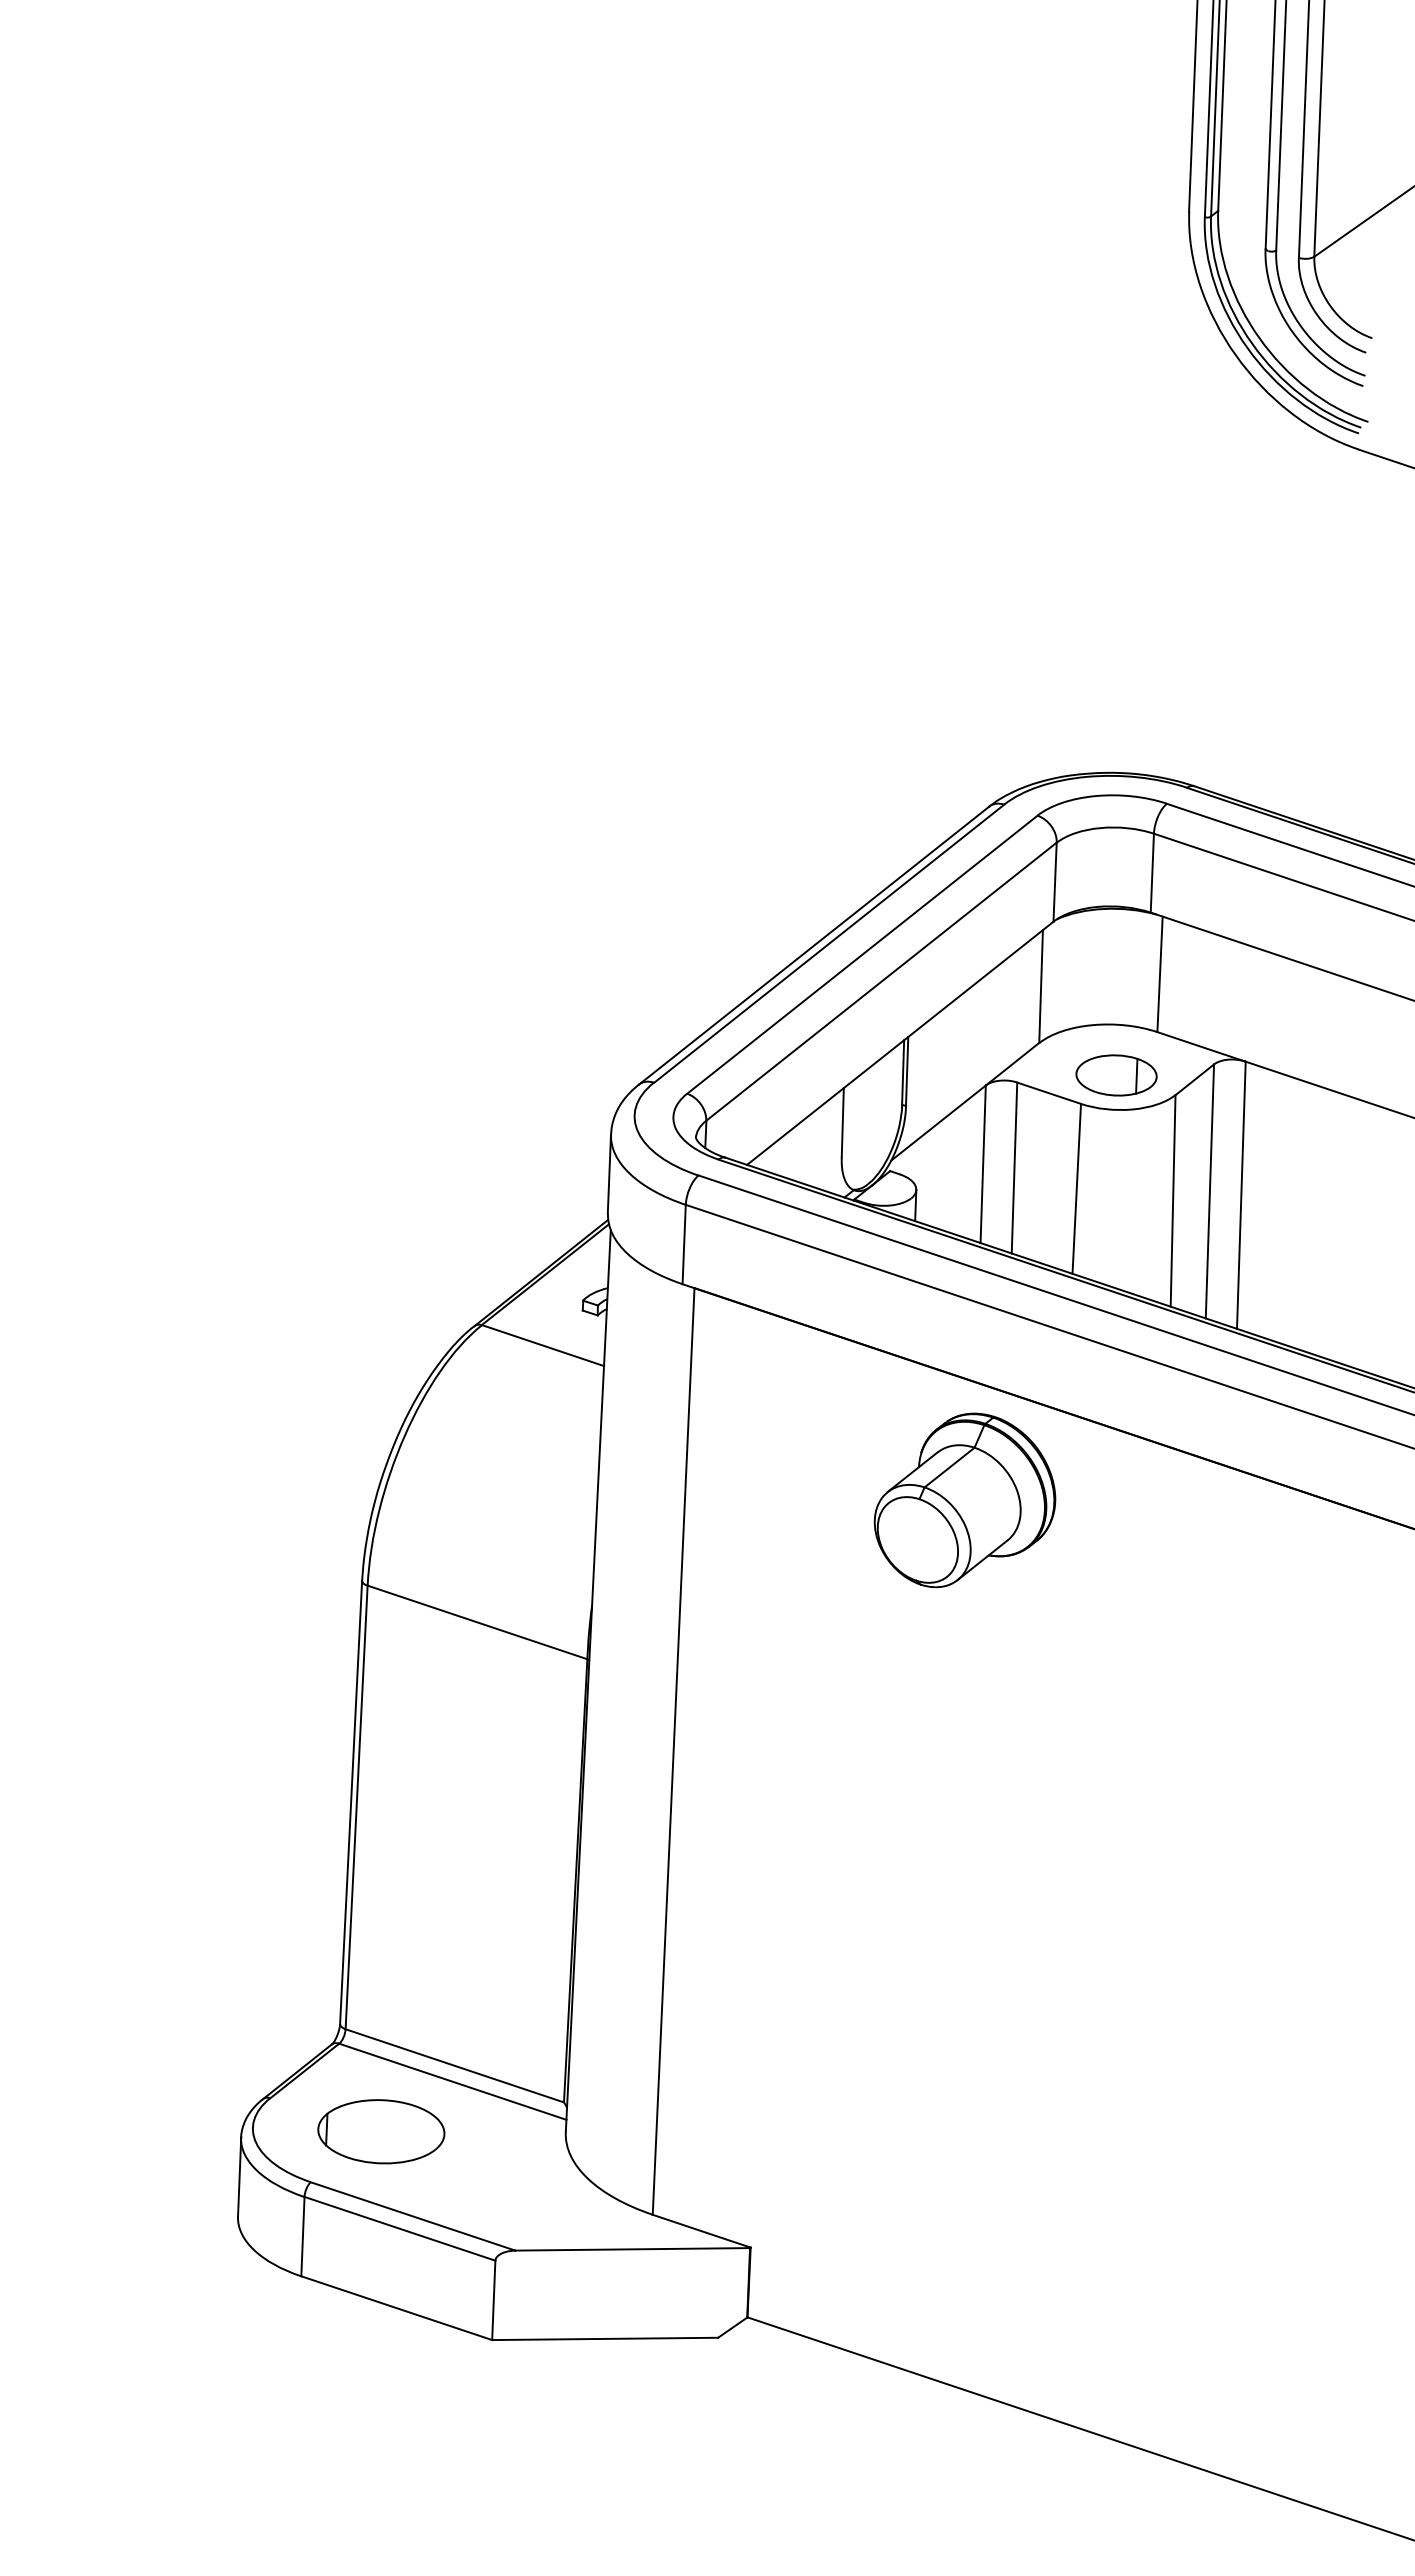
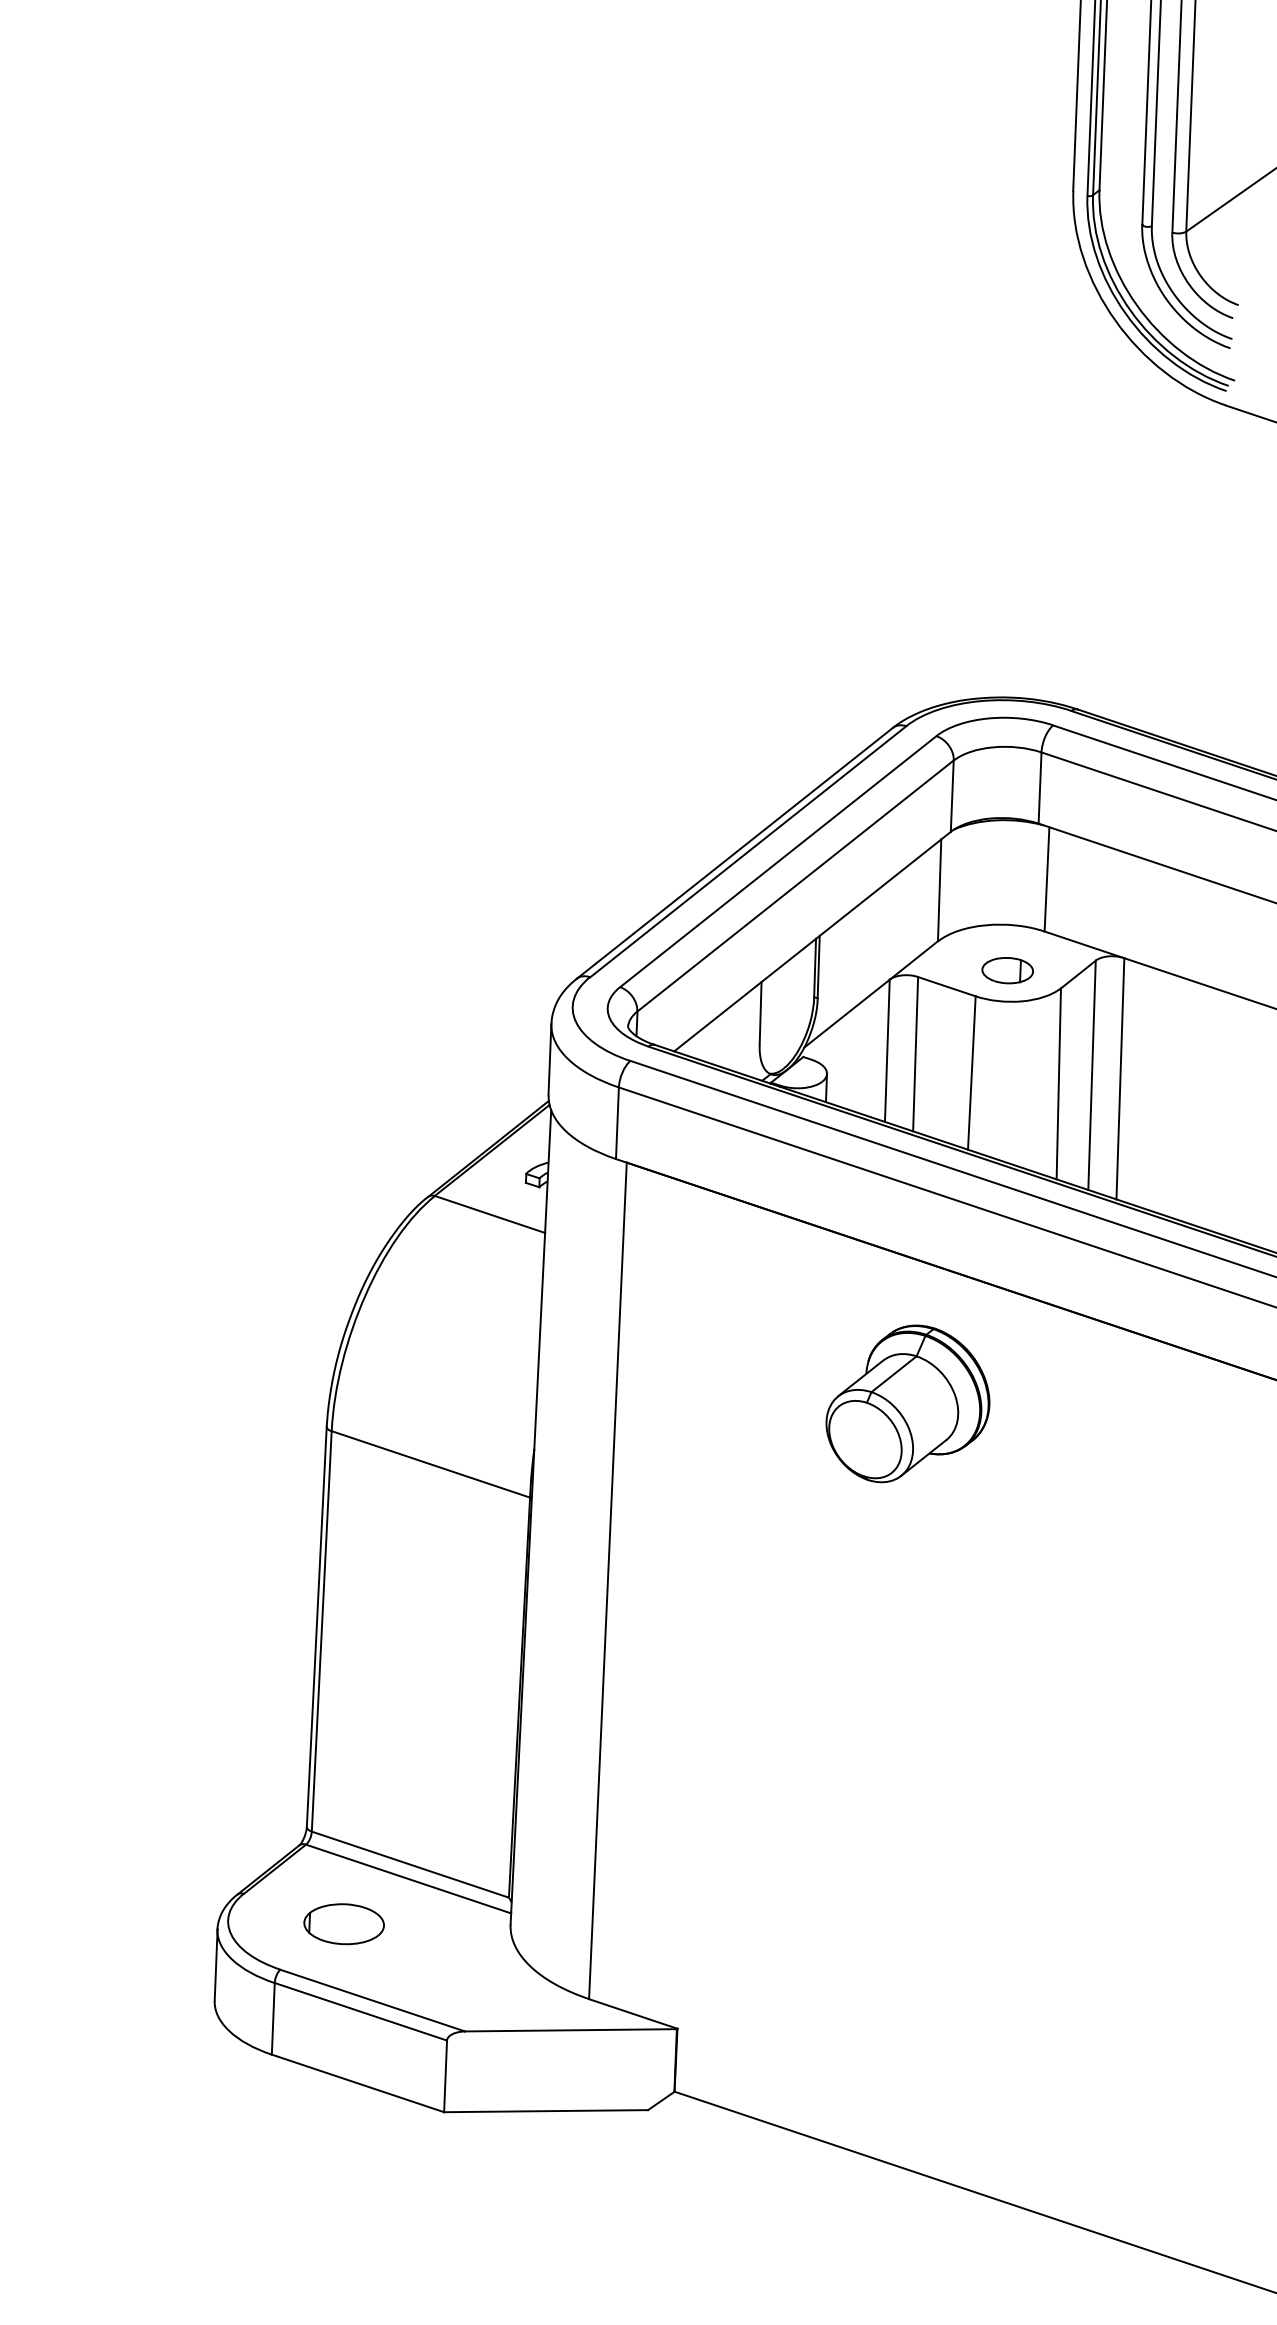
part: (1116, 1075) -> (1007, 970), size x0.7
part: (964, 1500) -> (907, 1403), moved
part: (381, 2131) -> (344, 1923), size x0.7

